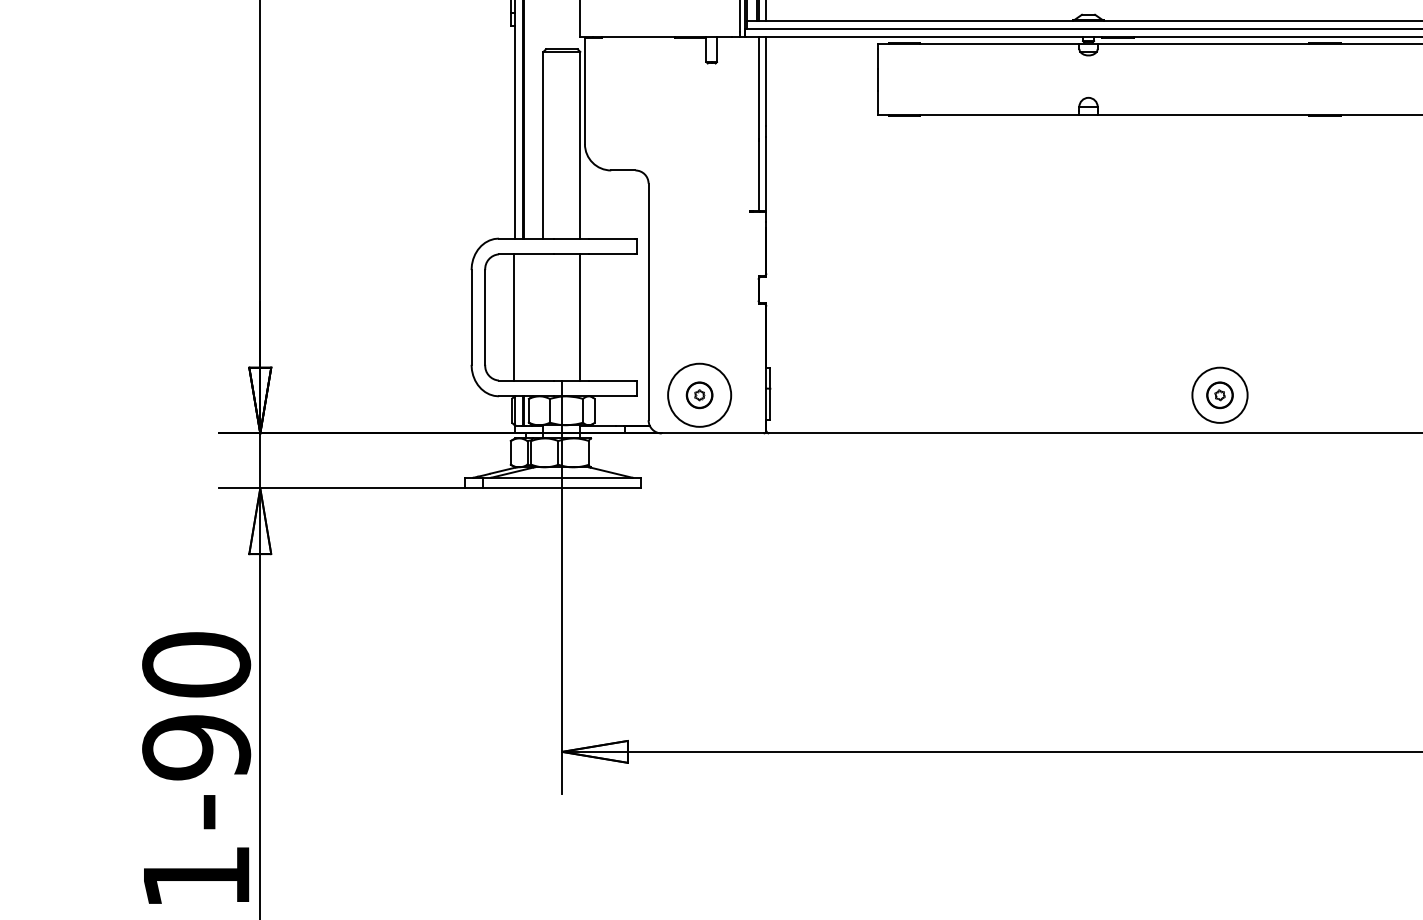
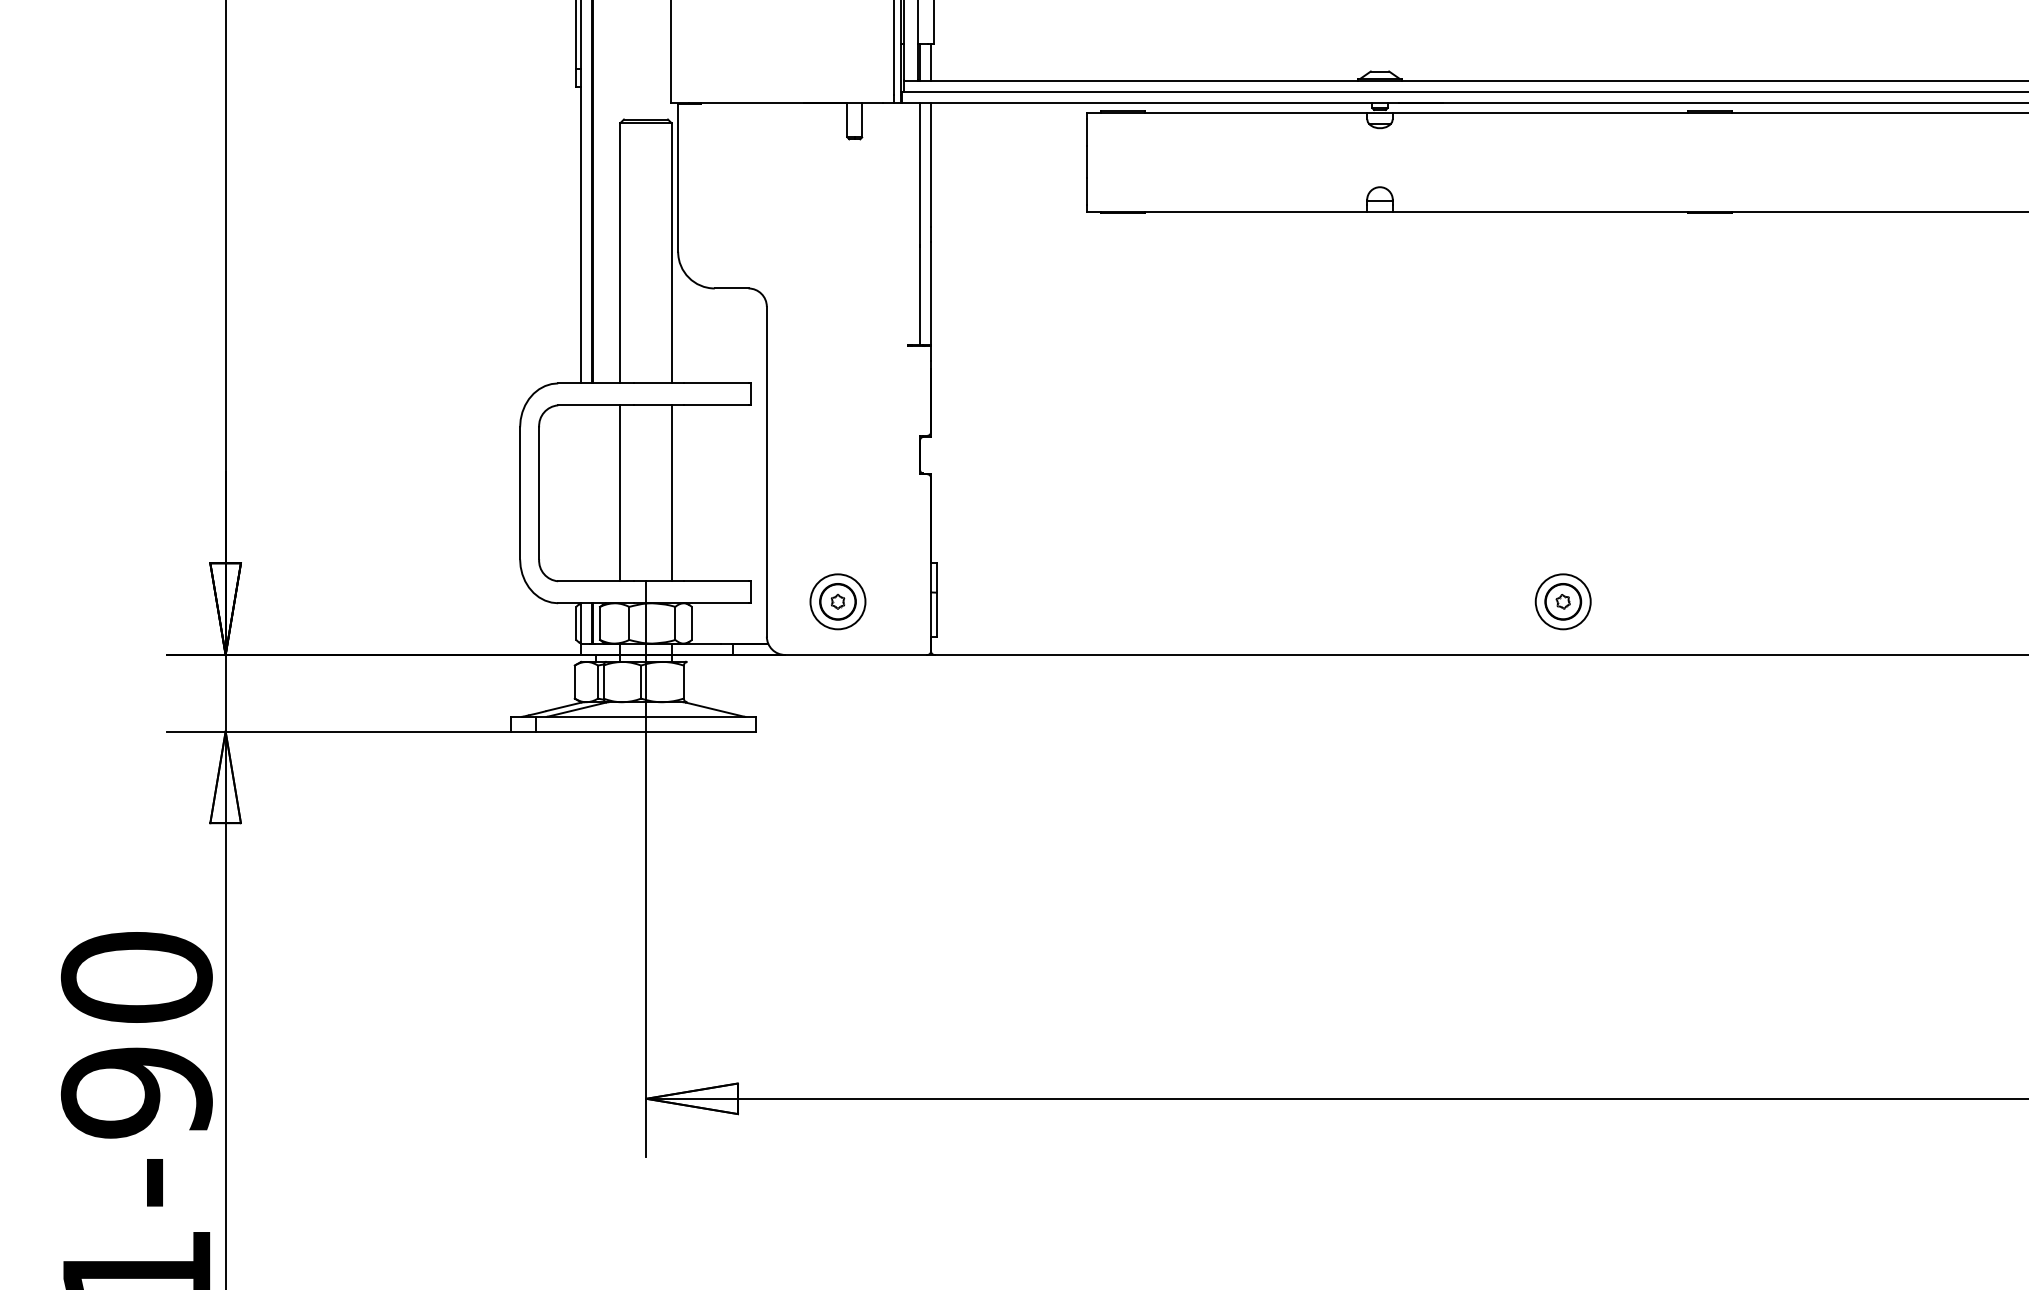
line: (514, 317) -> (620, 493), moved
circle: (699, 395) -> (837, 601), size x0.62
circle: (1219, 395) -> (1562, 601), size x0.71

